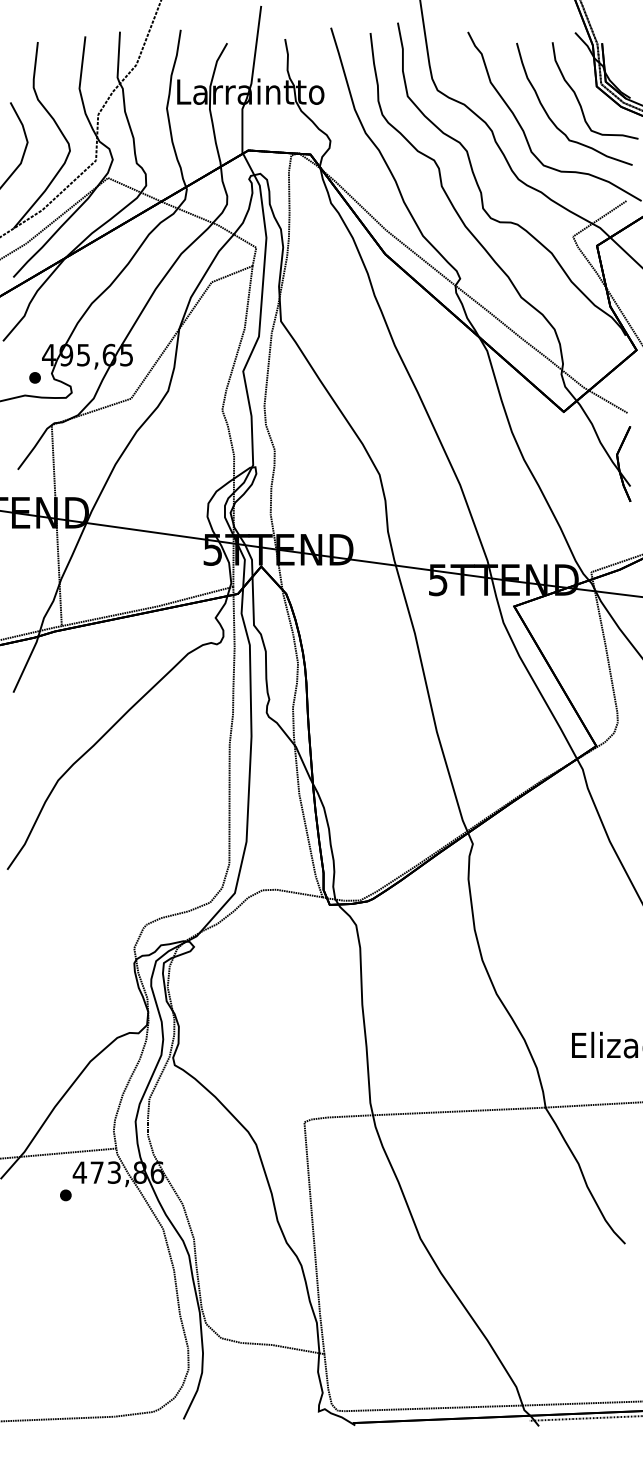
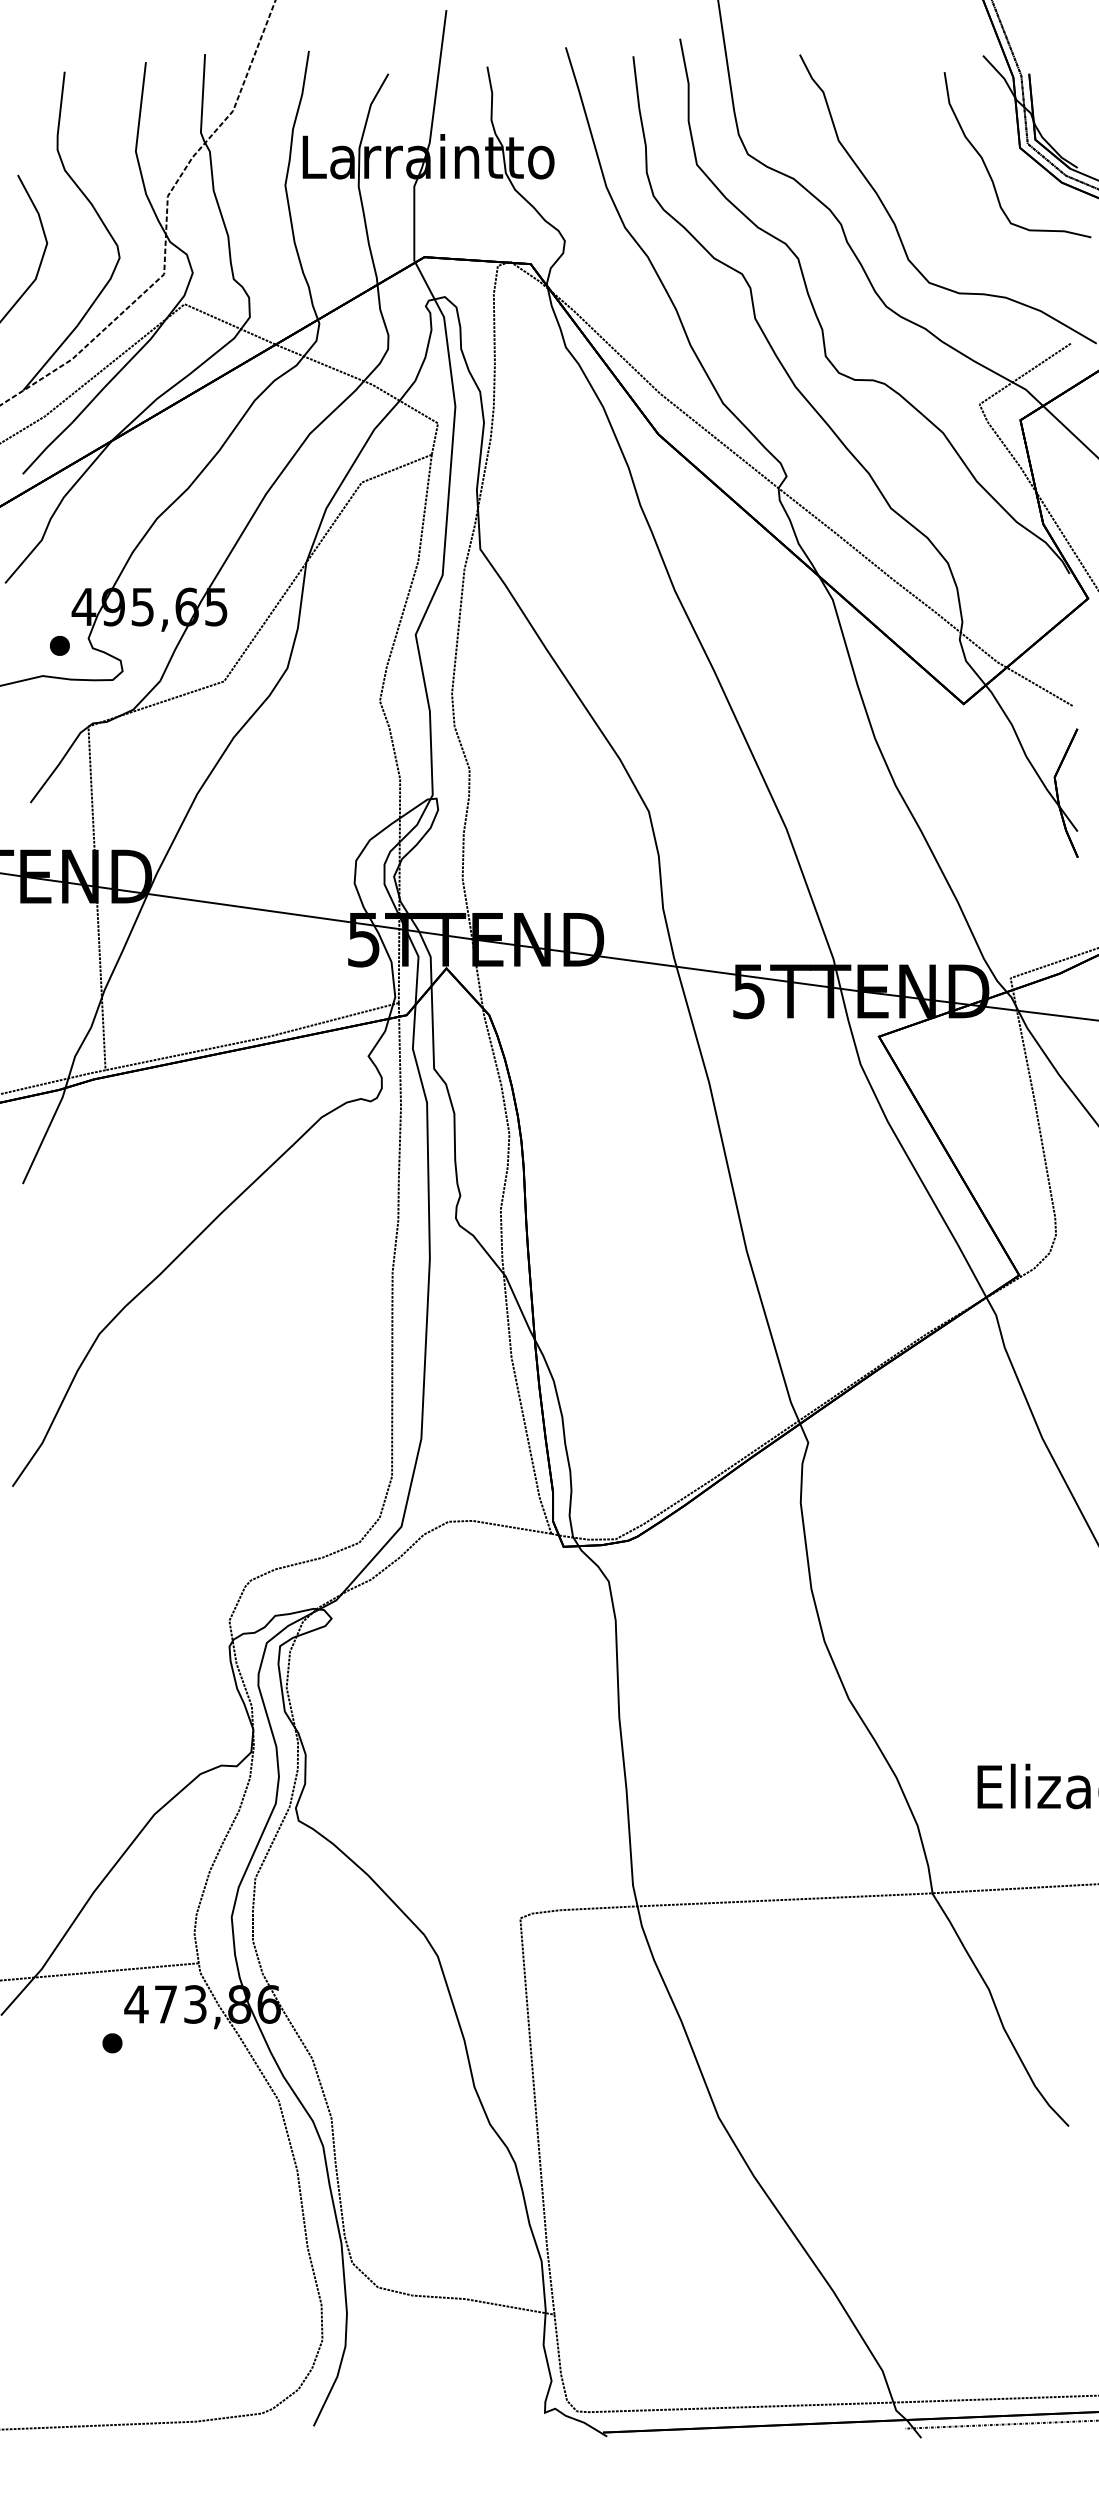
part: (554, 122) -> (947, 209), removed

